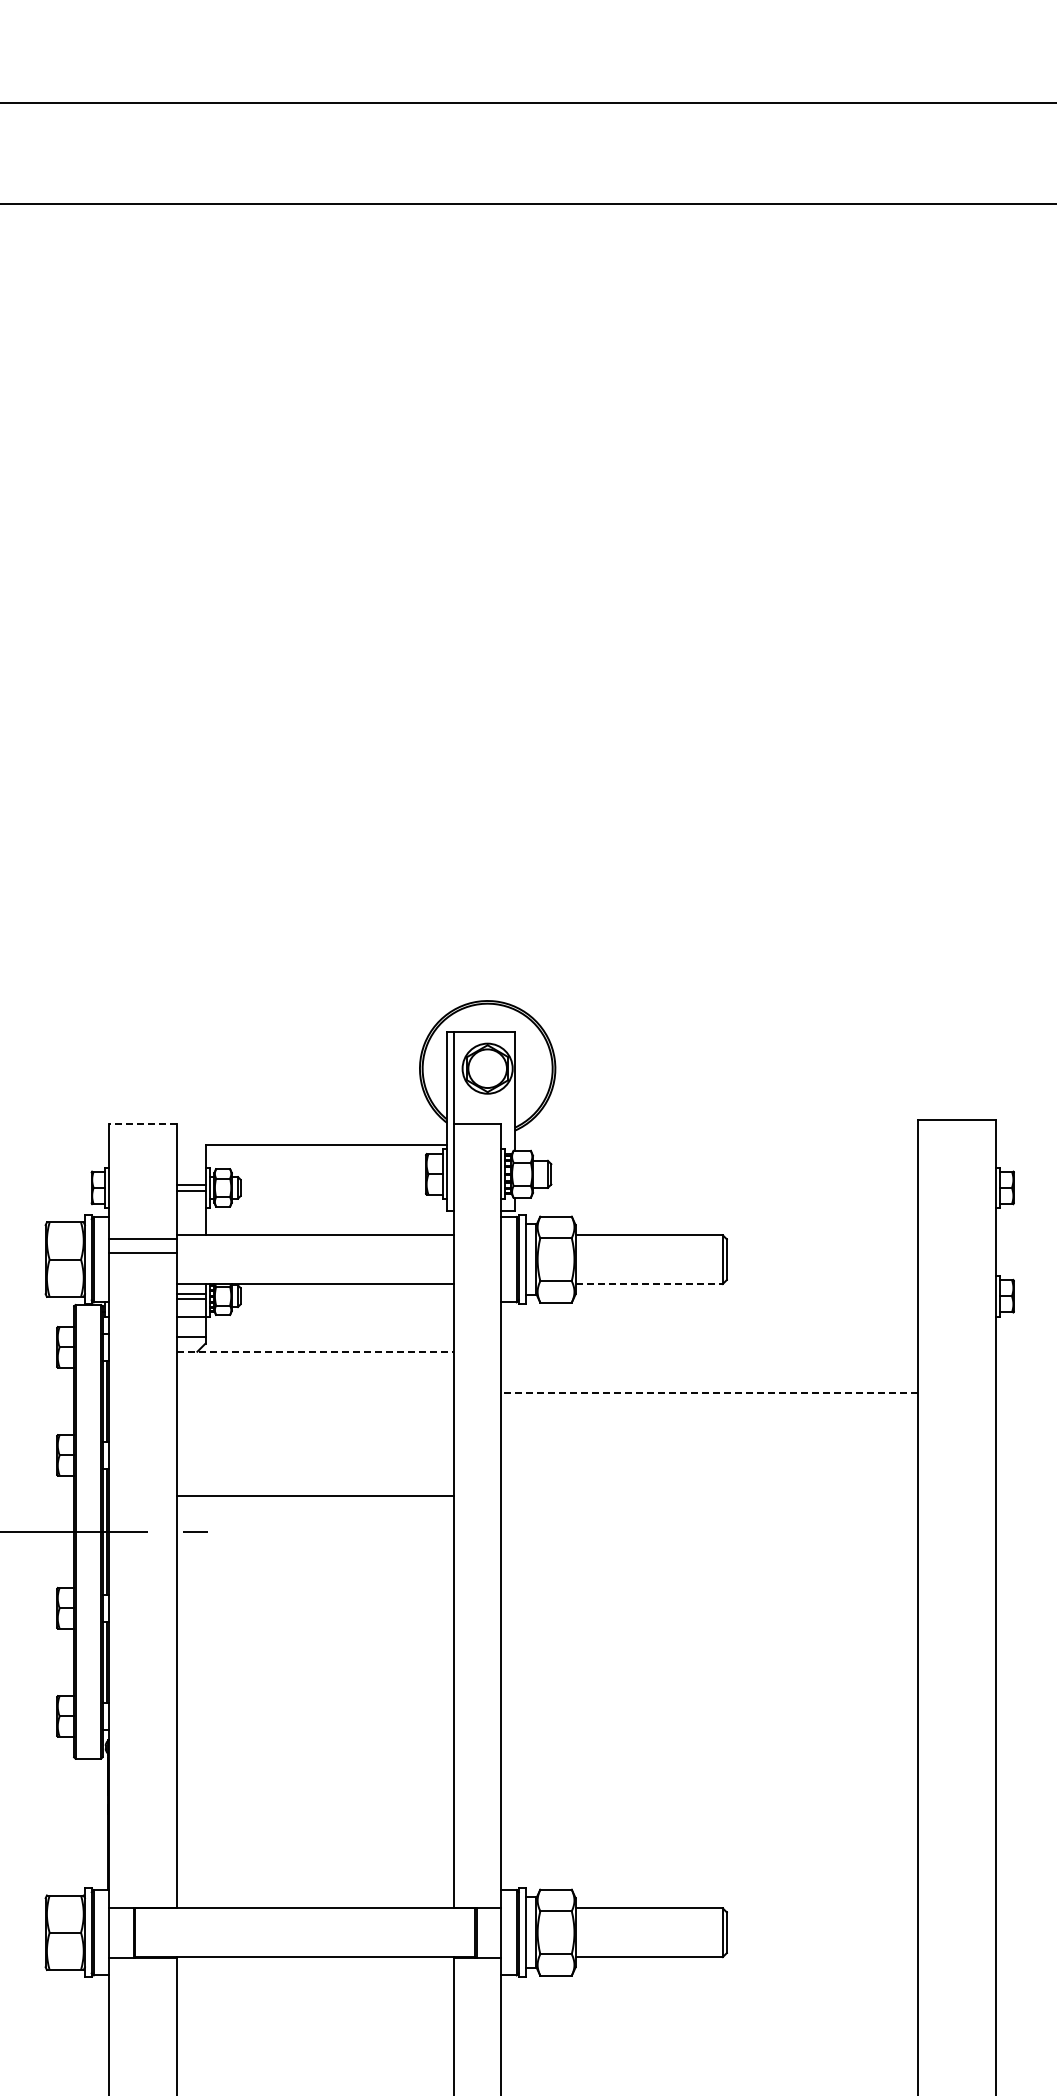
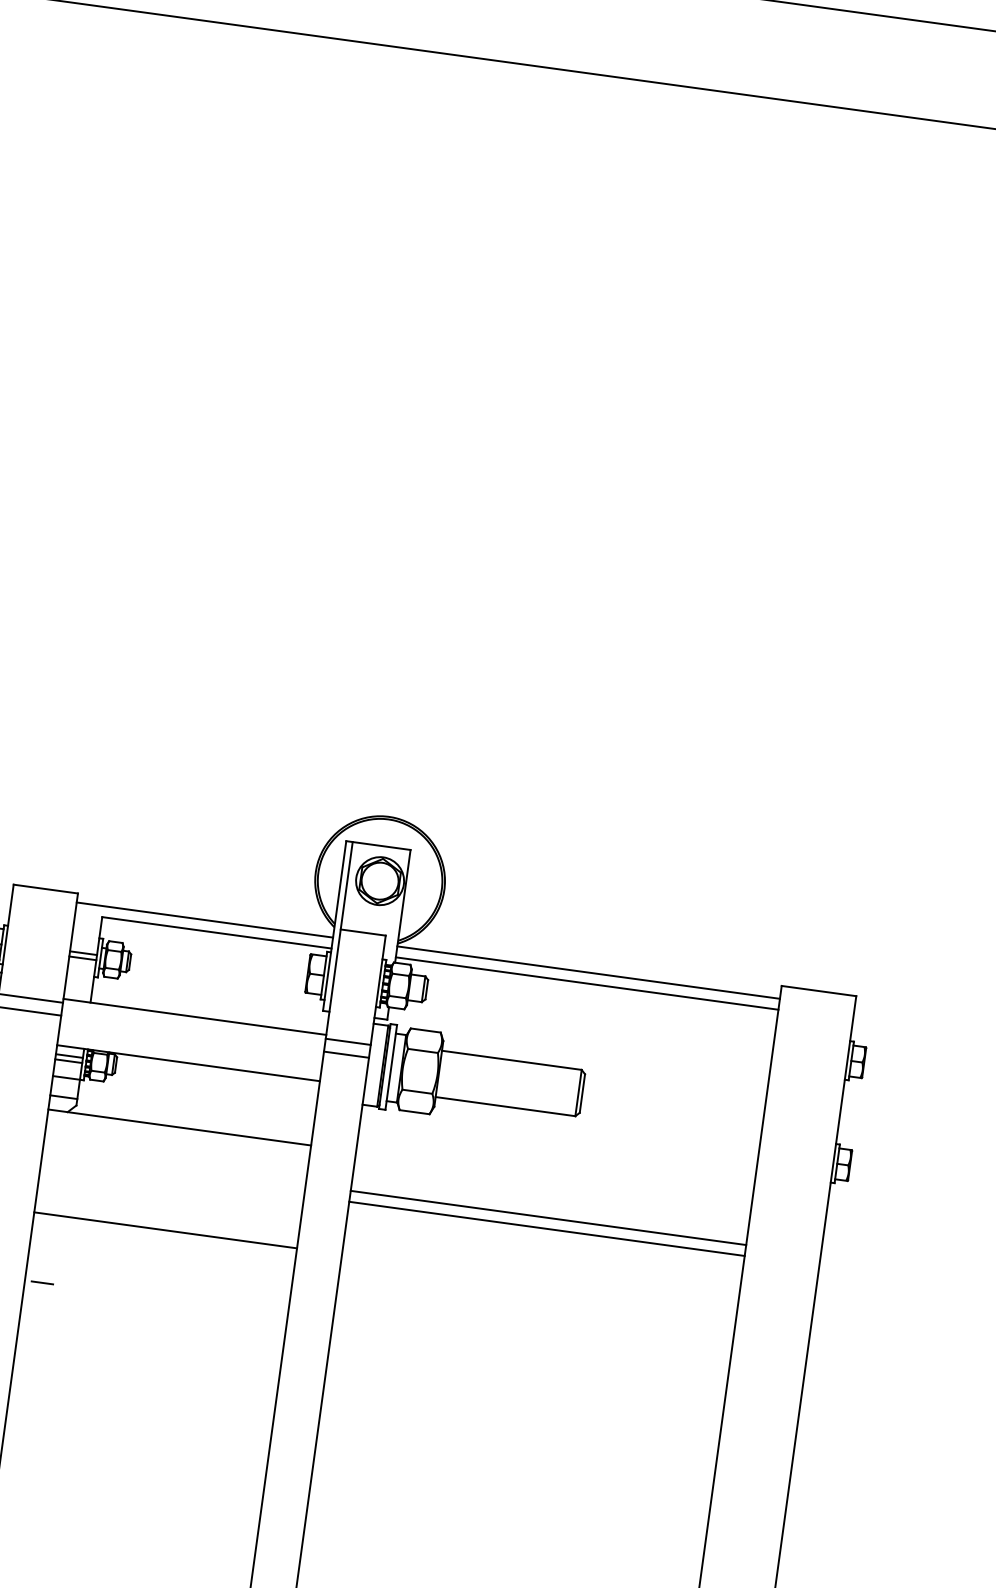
line: (143, 1124) -> (46, 889), dashed -> solid
line: (312, 1133) -> (205, 919), added
line: (715, 1133) -> (587, 972), added
line: (715, 1145) -> (586, 983), added
line: (477, 1239) -> (348, 1041), added
line: (477, 1252) -> (346, 1054), added
line: (649, 1284) -> (505, 1107), dashed -> solid
line: (315, 1351) -> (179, 1127), dashed -> solid
line: (708, 1393) -> (547, 1218), dashed -> solid
line: (709, 1404) -> (547, 1228), added
line: (315, 1496) -> (165, 1230), moved

